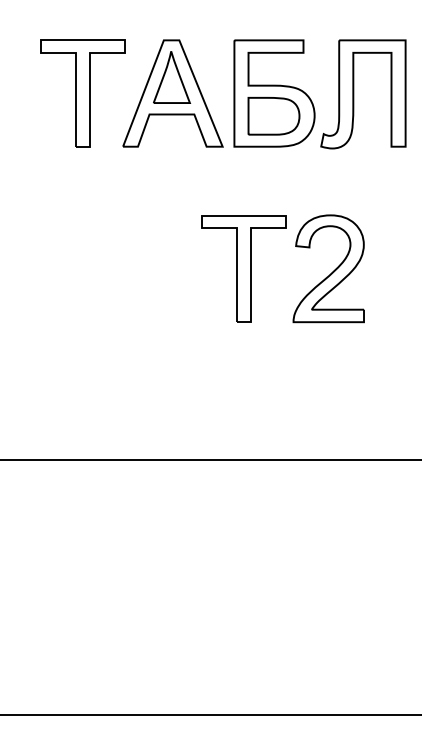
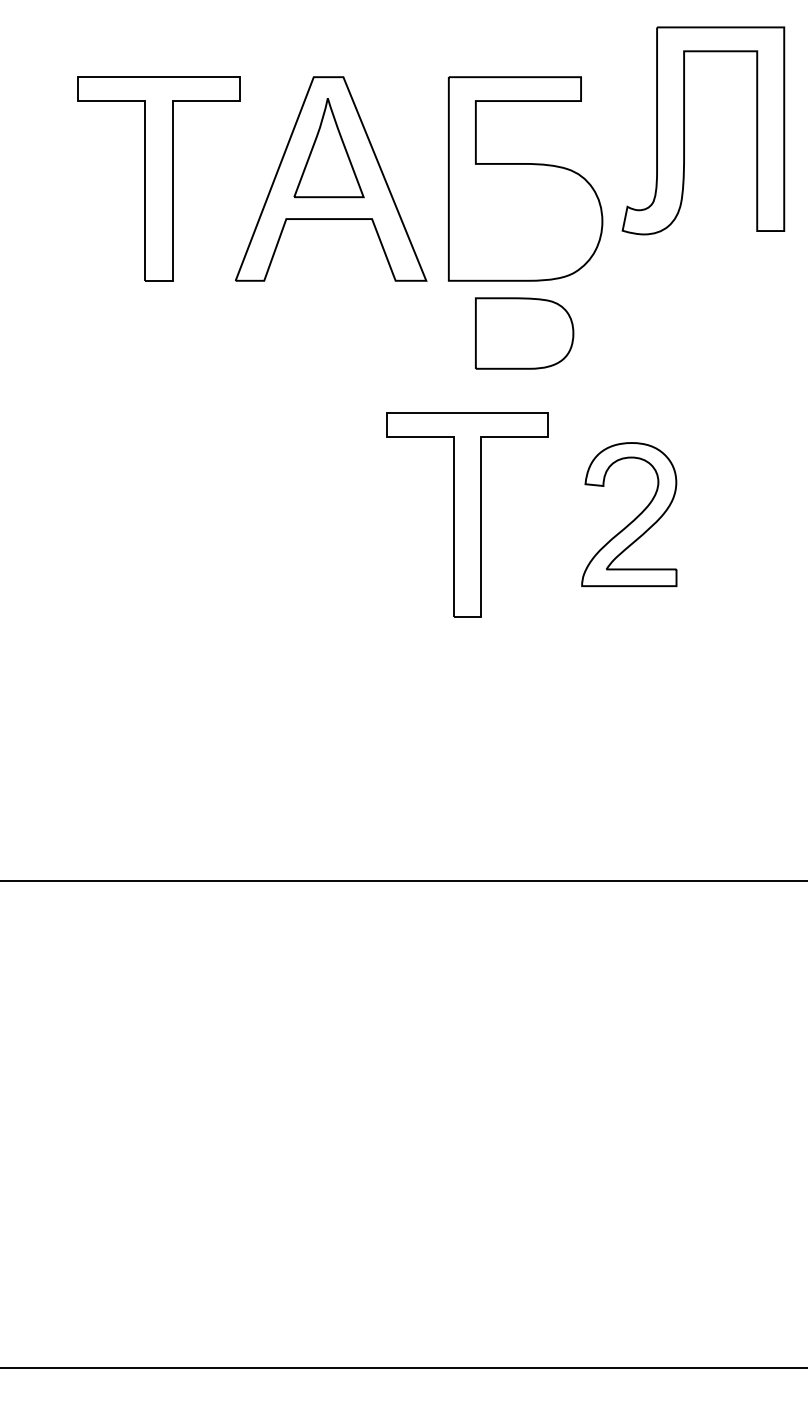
part: (354, 94) -> (686, 131), moved
part: (273, 116) -> (523, 333), moved
part: (328, 268) -> (628, 513), size x0.7

